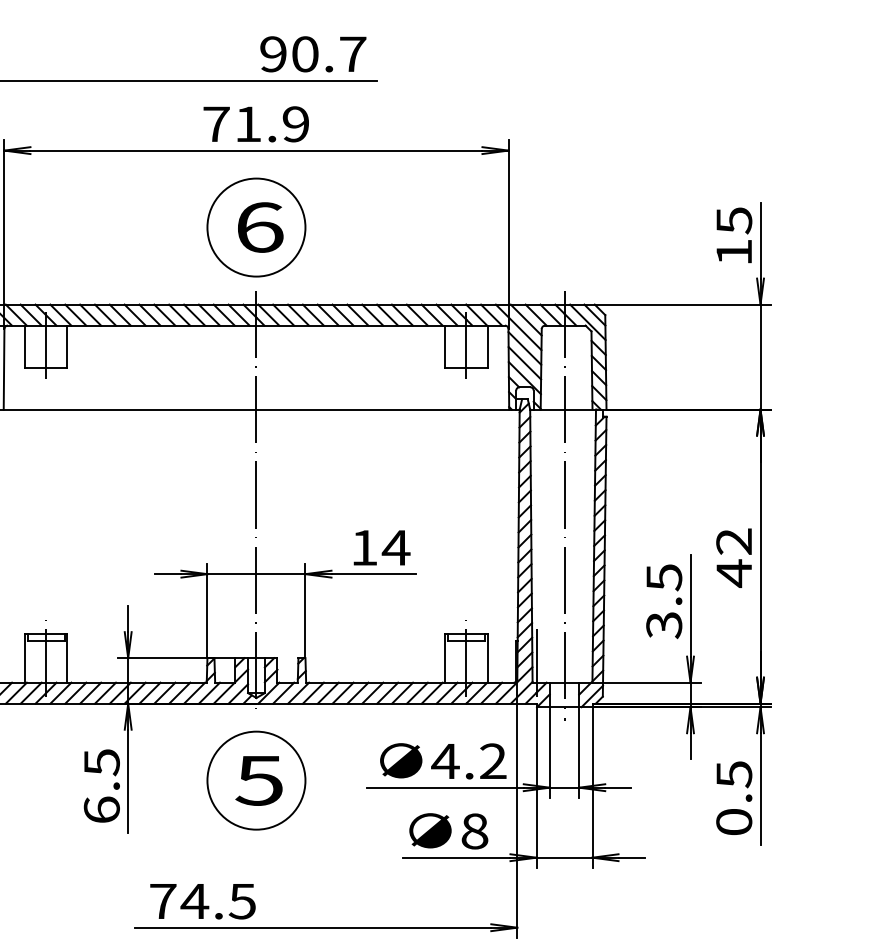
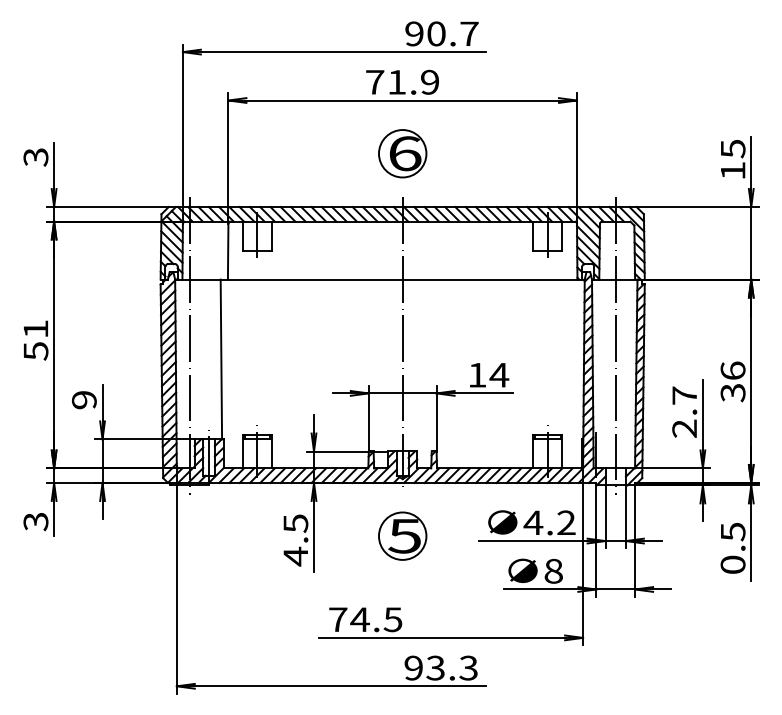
circle: (256, 227) -> (402, 153), size x0.7
text: (733, 556) -> (732, 381), 42 -> 36
text: (663, 601) -> (684, 412), 3.5 -> 2.7
circle: (256, 781) -> (402, 536), size x0.7
text: (101, 810) -> (295, 556), 6.5 -> 4.5

